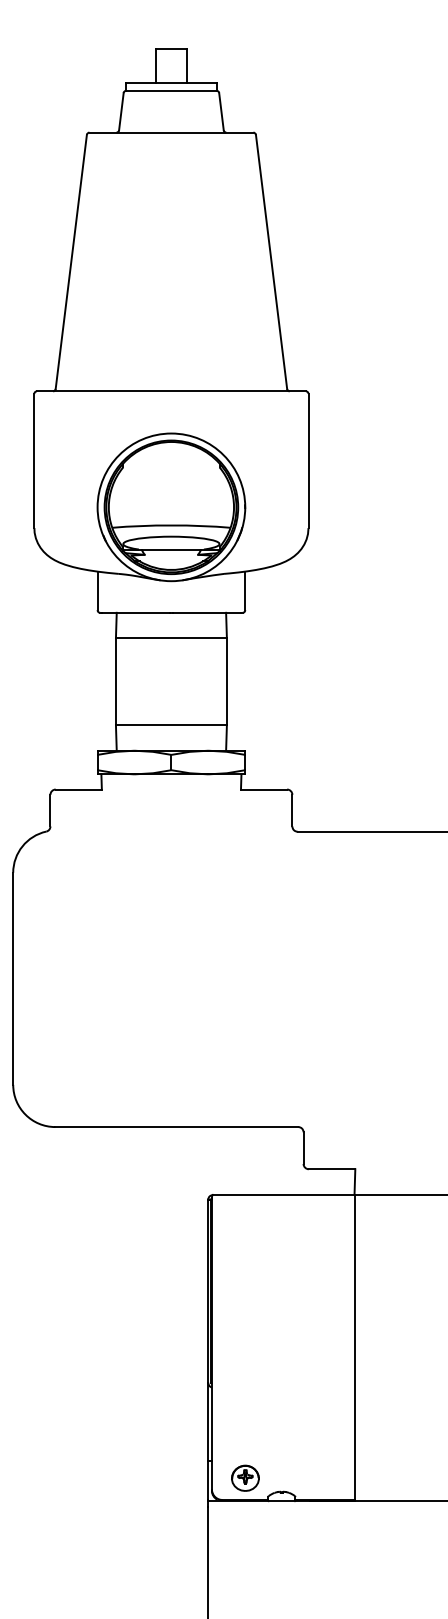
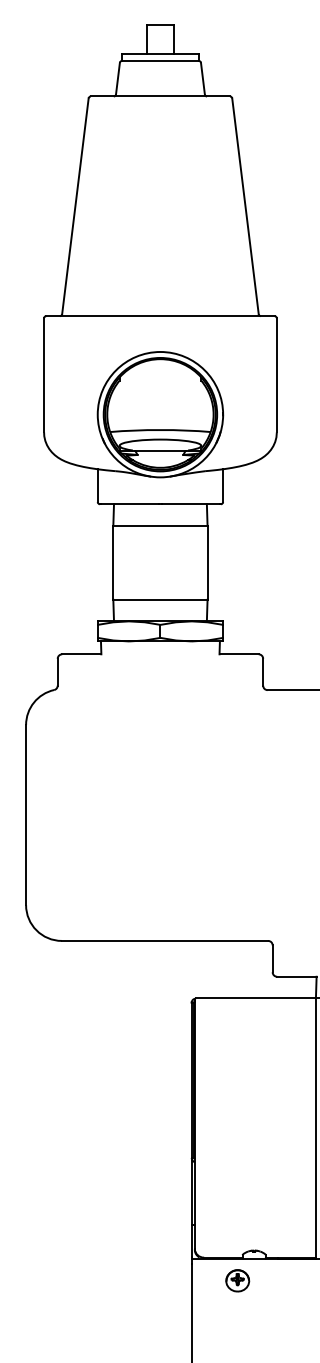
part: (245, 1477) -> (237, 1280), moved

